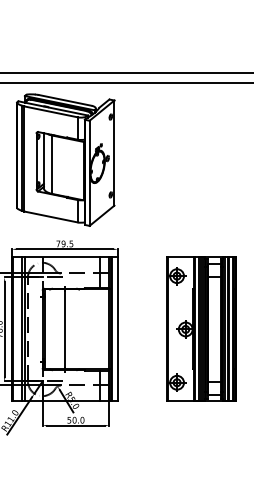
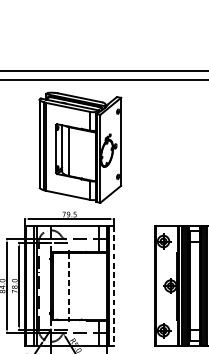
part: (65, 159) -> (80, 147), moved
line: (64, 329) -> (69, 286), solid -> dashed
line: (117, 329) -> (113, 286), solid -> dashed

